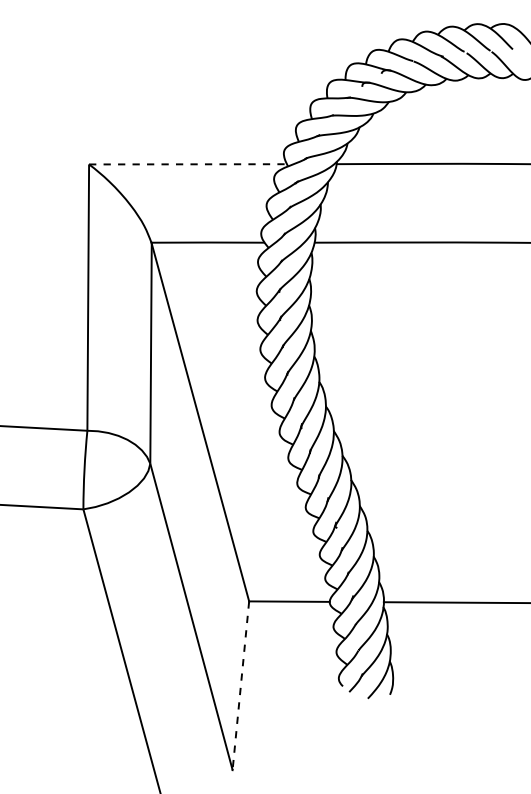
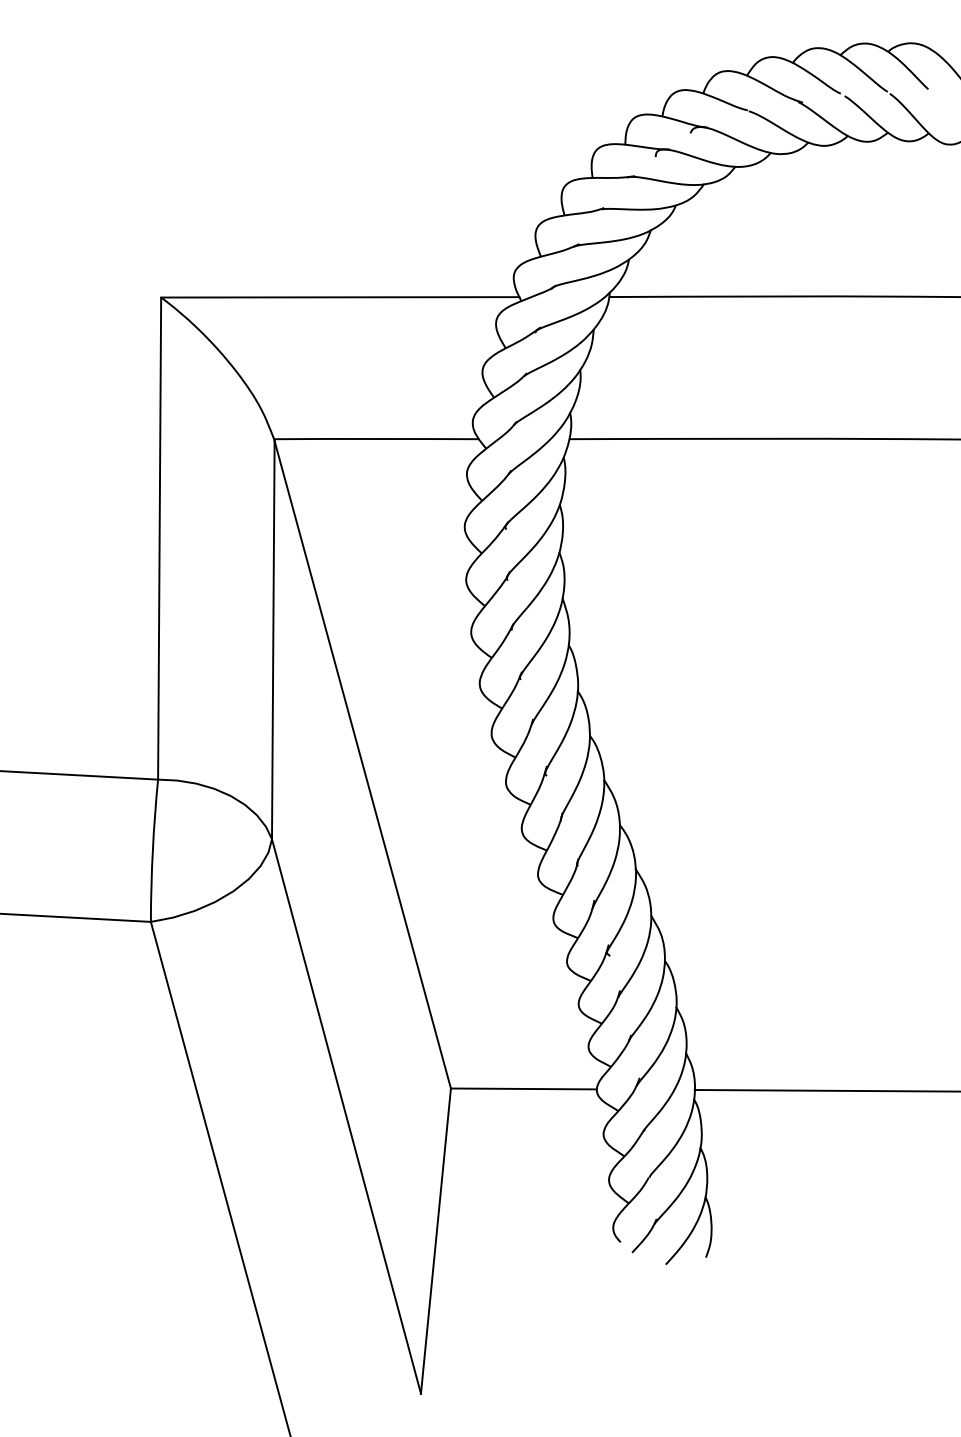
line: (188, 164) -> (341, 297), dashed -> solid
line: (240, 685) -> (435, 1240), dashed -> solid

